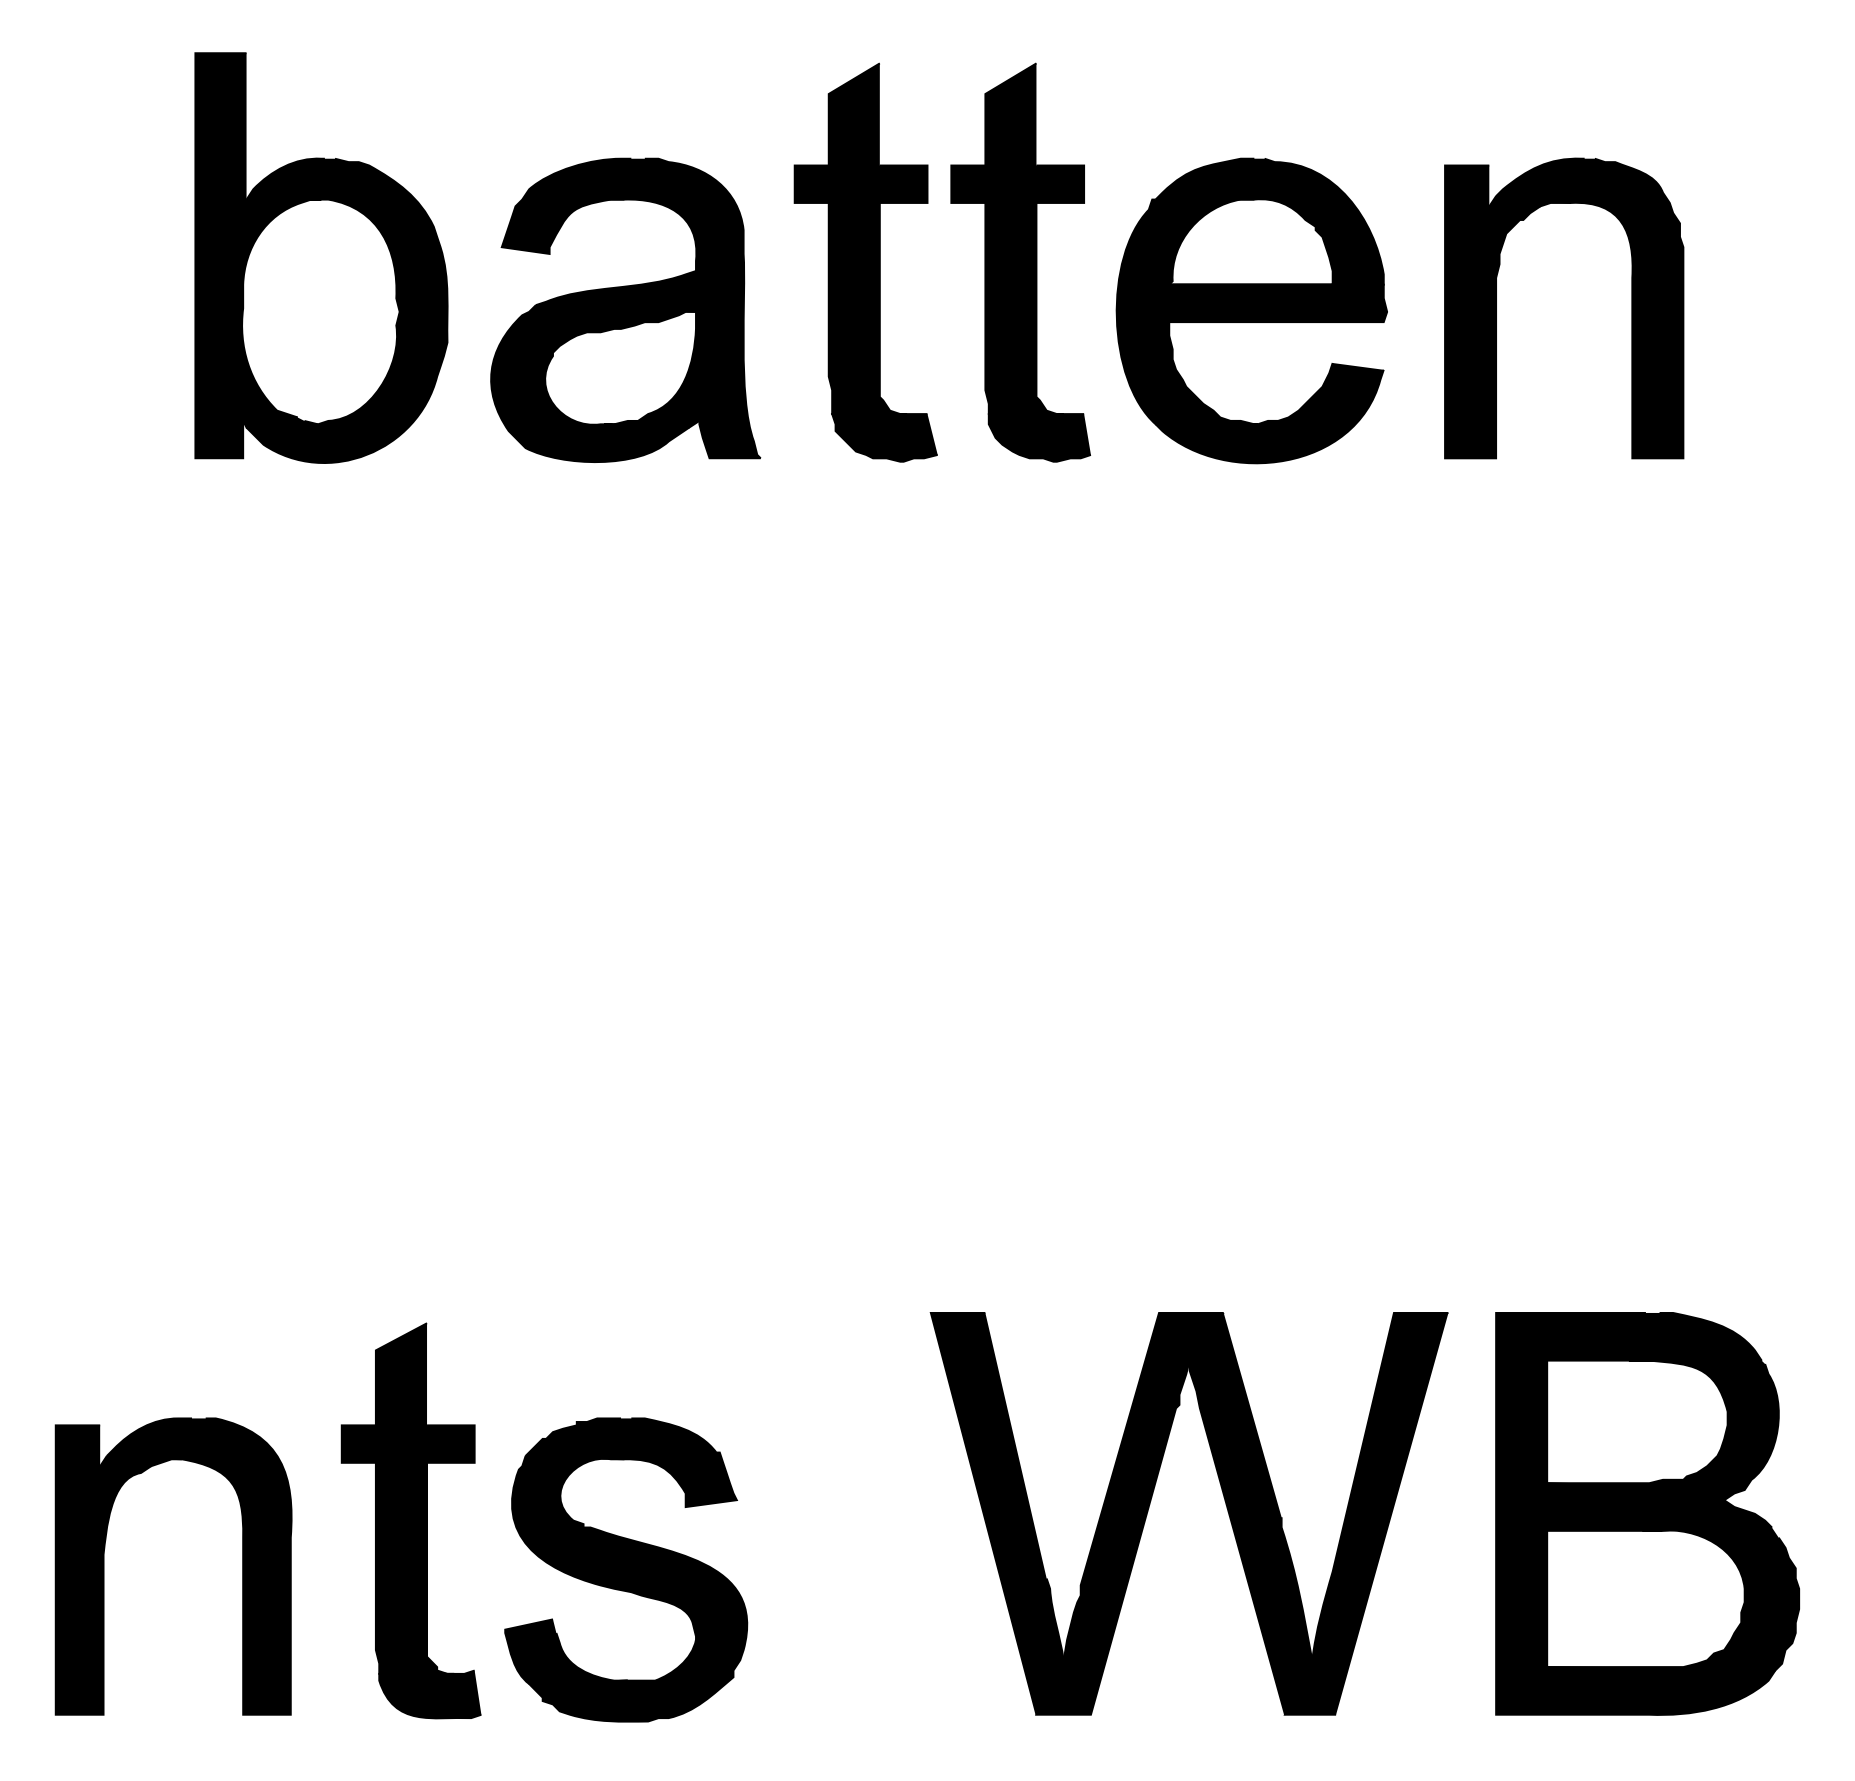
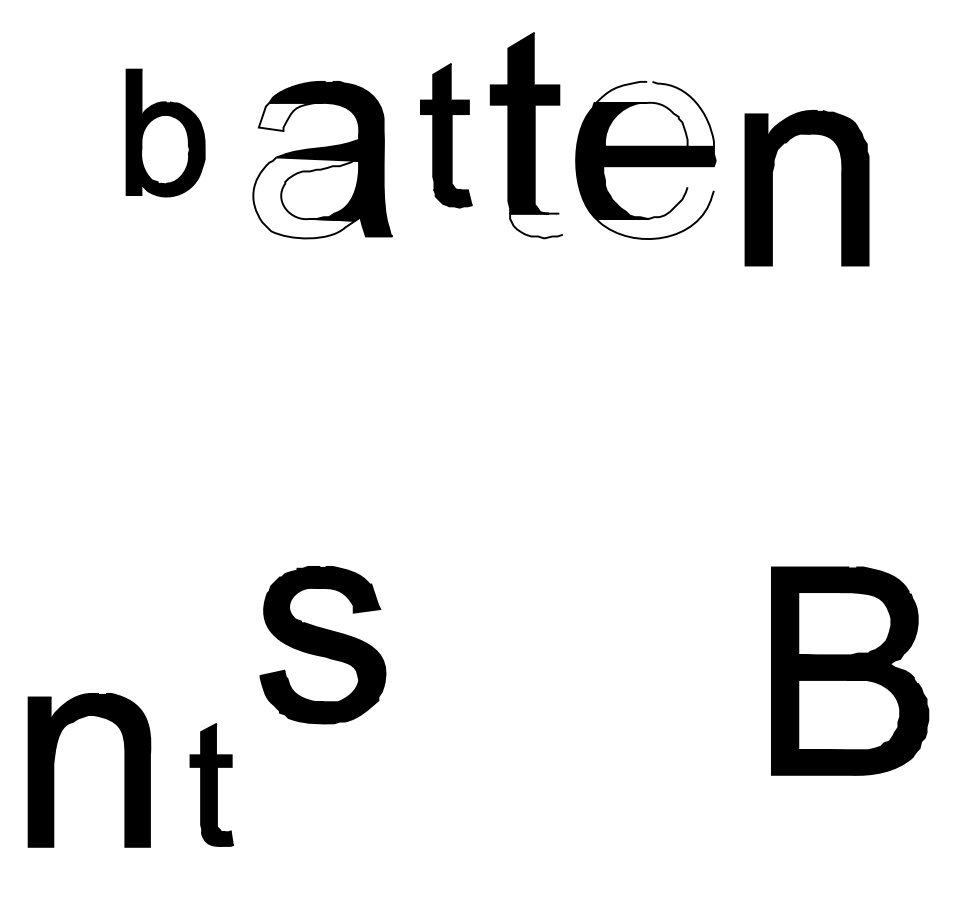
fill: (1268, 219) -> (654, 113), removed
fill: (563, 225) -> (290, 116), removed
part: (320, 256) -> (165, 132), size x0.6
part: (865, 262) -> (446, 135), size x0.7
part: (1497, 307) -> (772, 187), moved
fill: (594, 382) -> (306, 197), removed
fill: (1268, 413) -> (654, 213), removed
fill: (1039, 437) -> (536, 225), removed
part: (1223, 1502) -> (631, 775), removed
part: (1648, 1512) -> (850, 670), moved
part: (410, 1520) -> (211, 784), size x0.6
part: (105, 1566) -> (54, 770), moved
part: (625, 1570) -> (322, 645), moved

